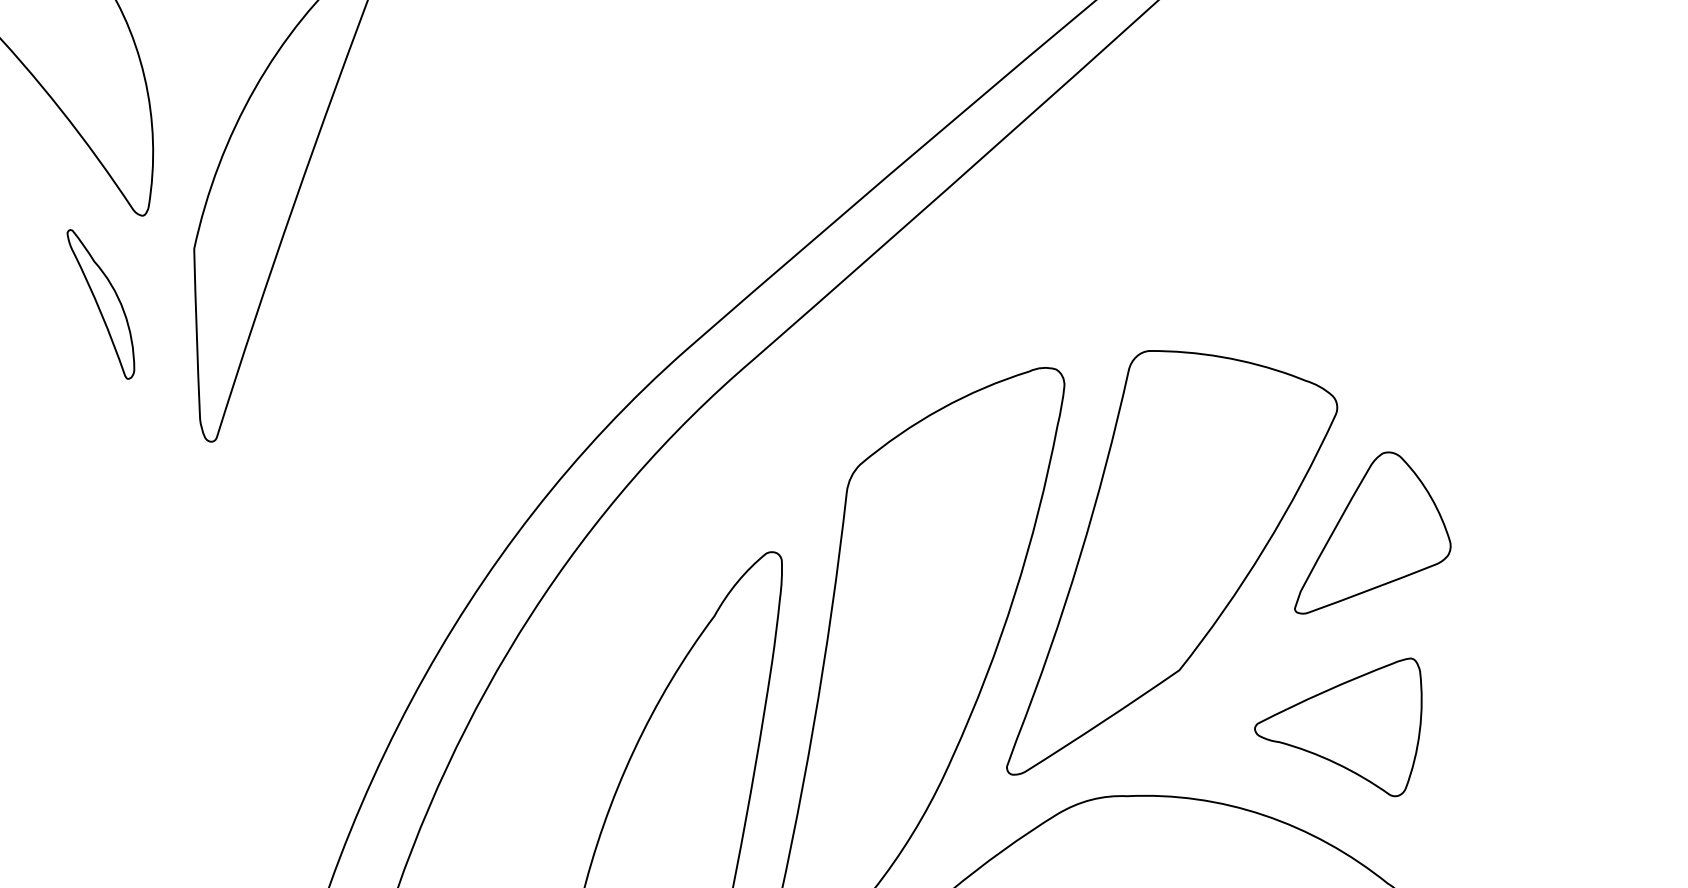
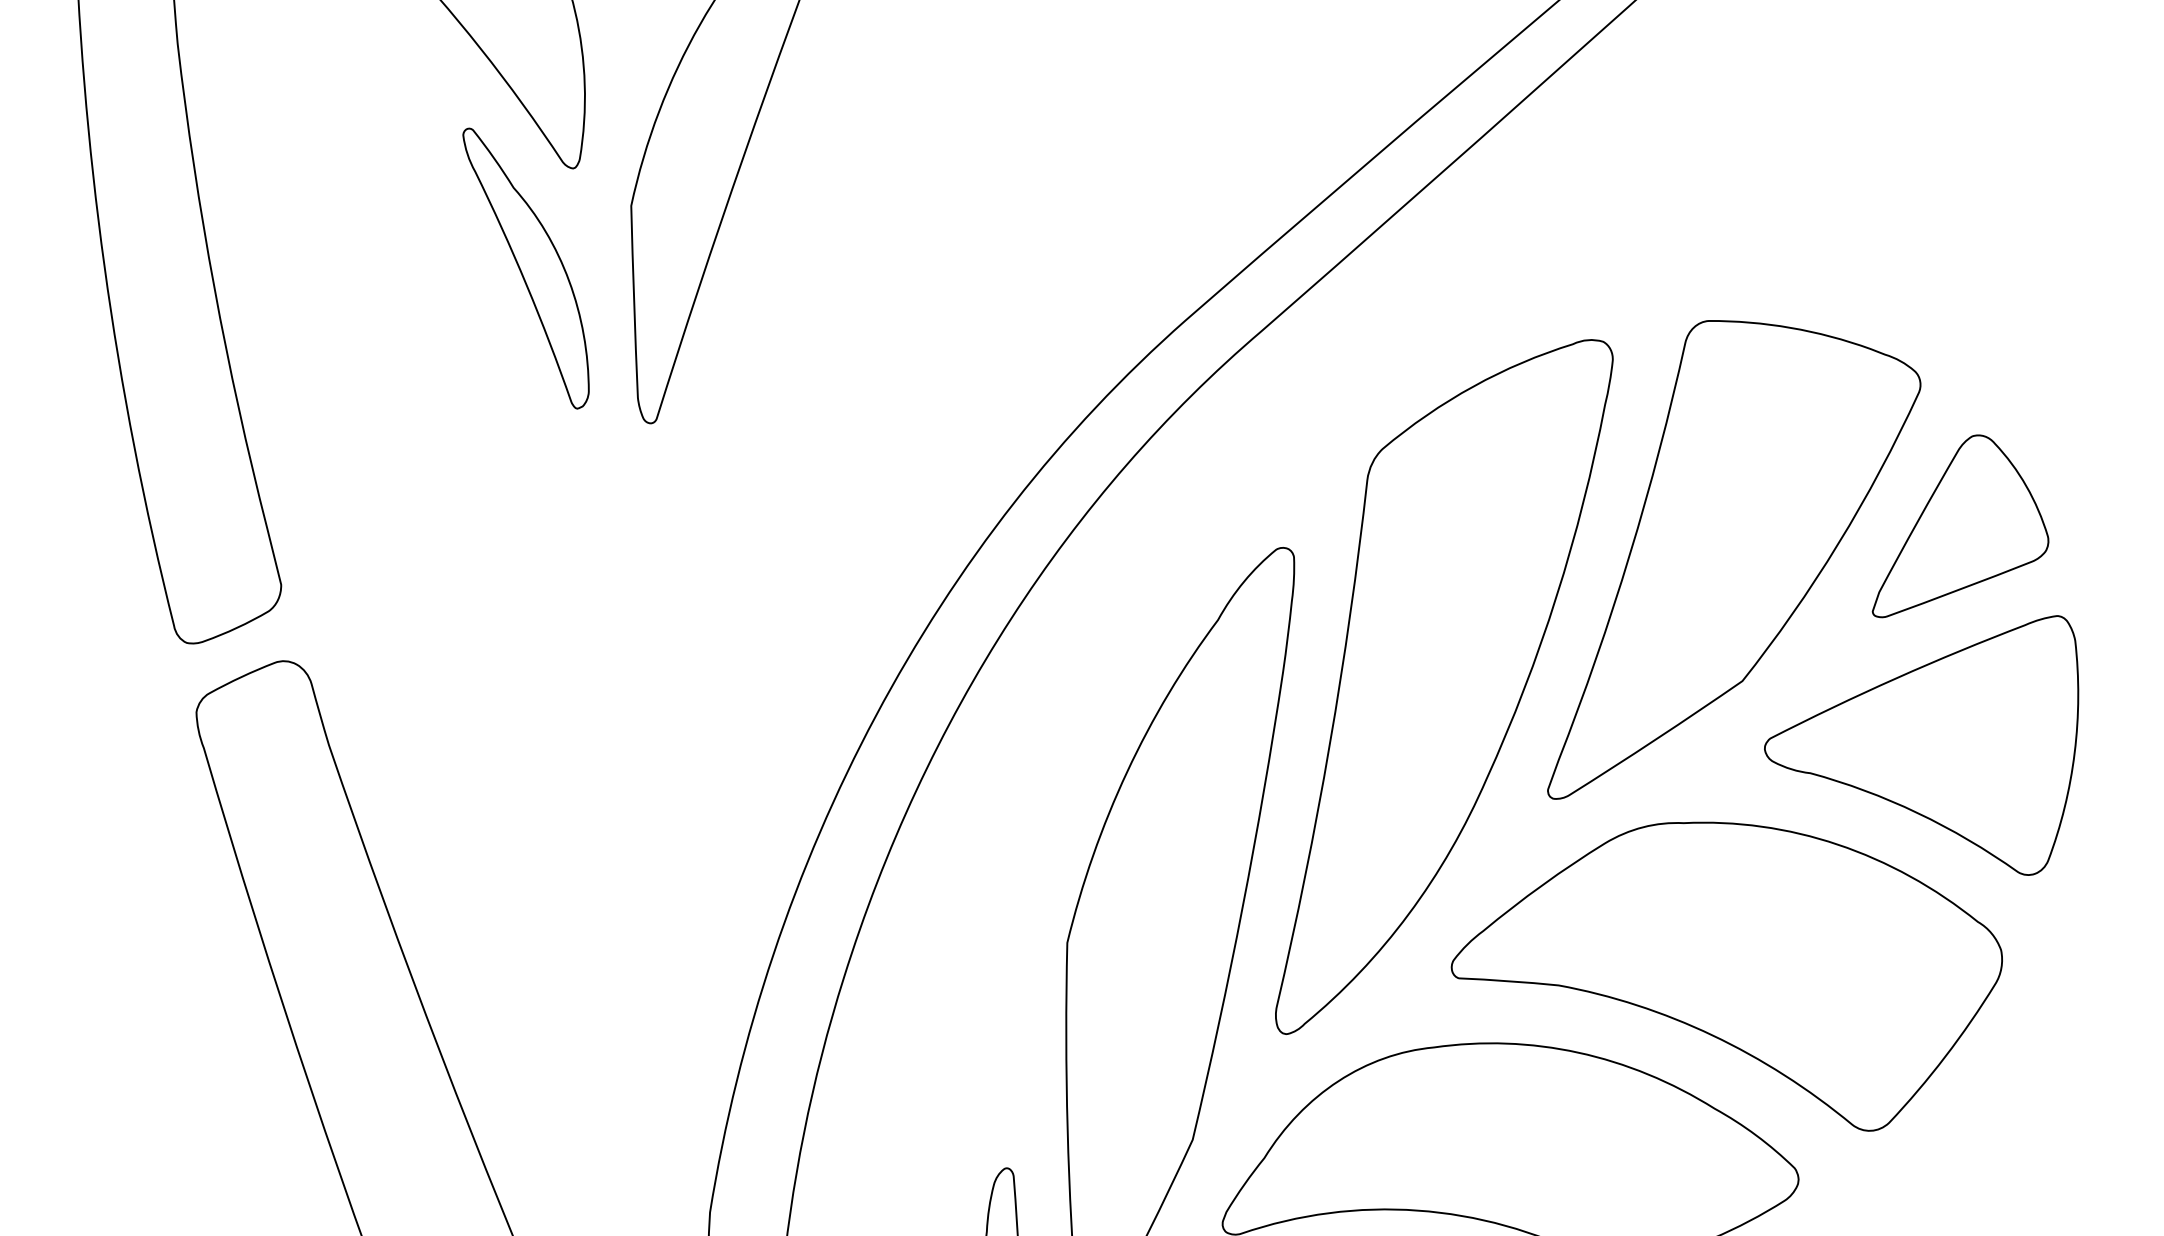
part: (100, 304) -> (525, 268), size x1.67
part: (1338, 727) -> (1921, 745), size x1.67

